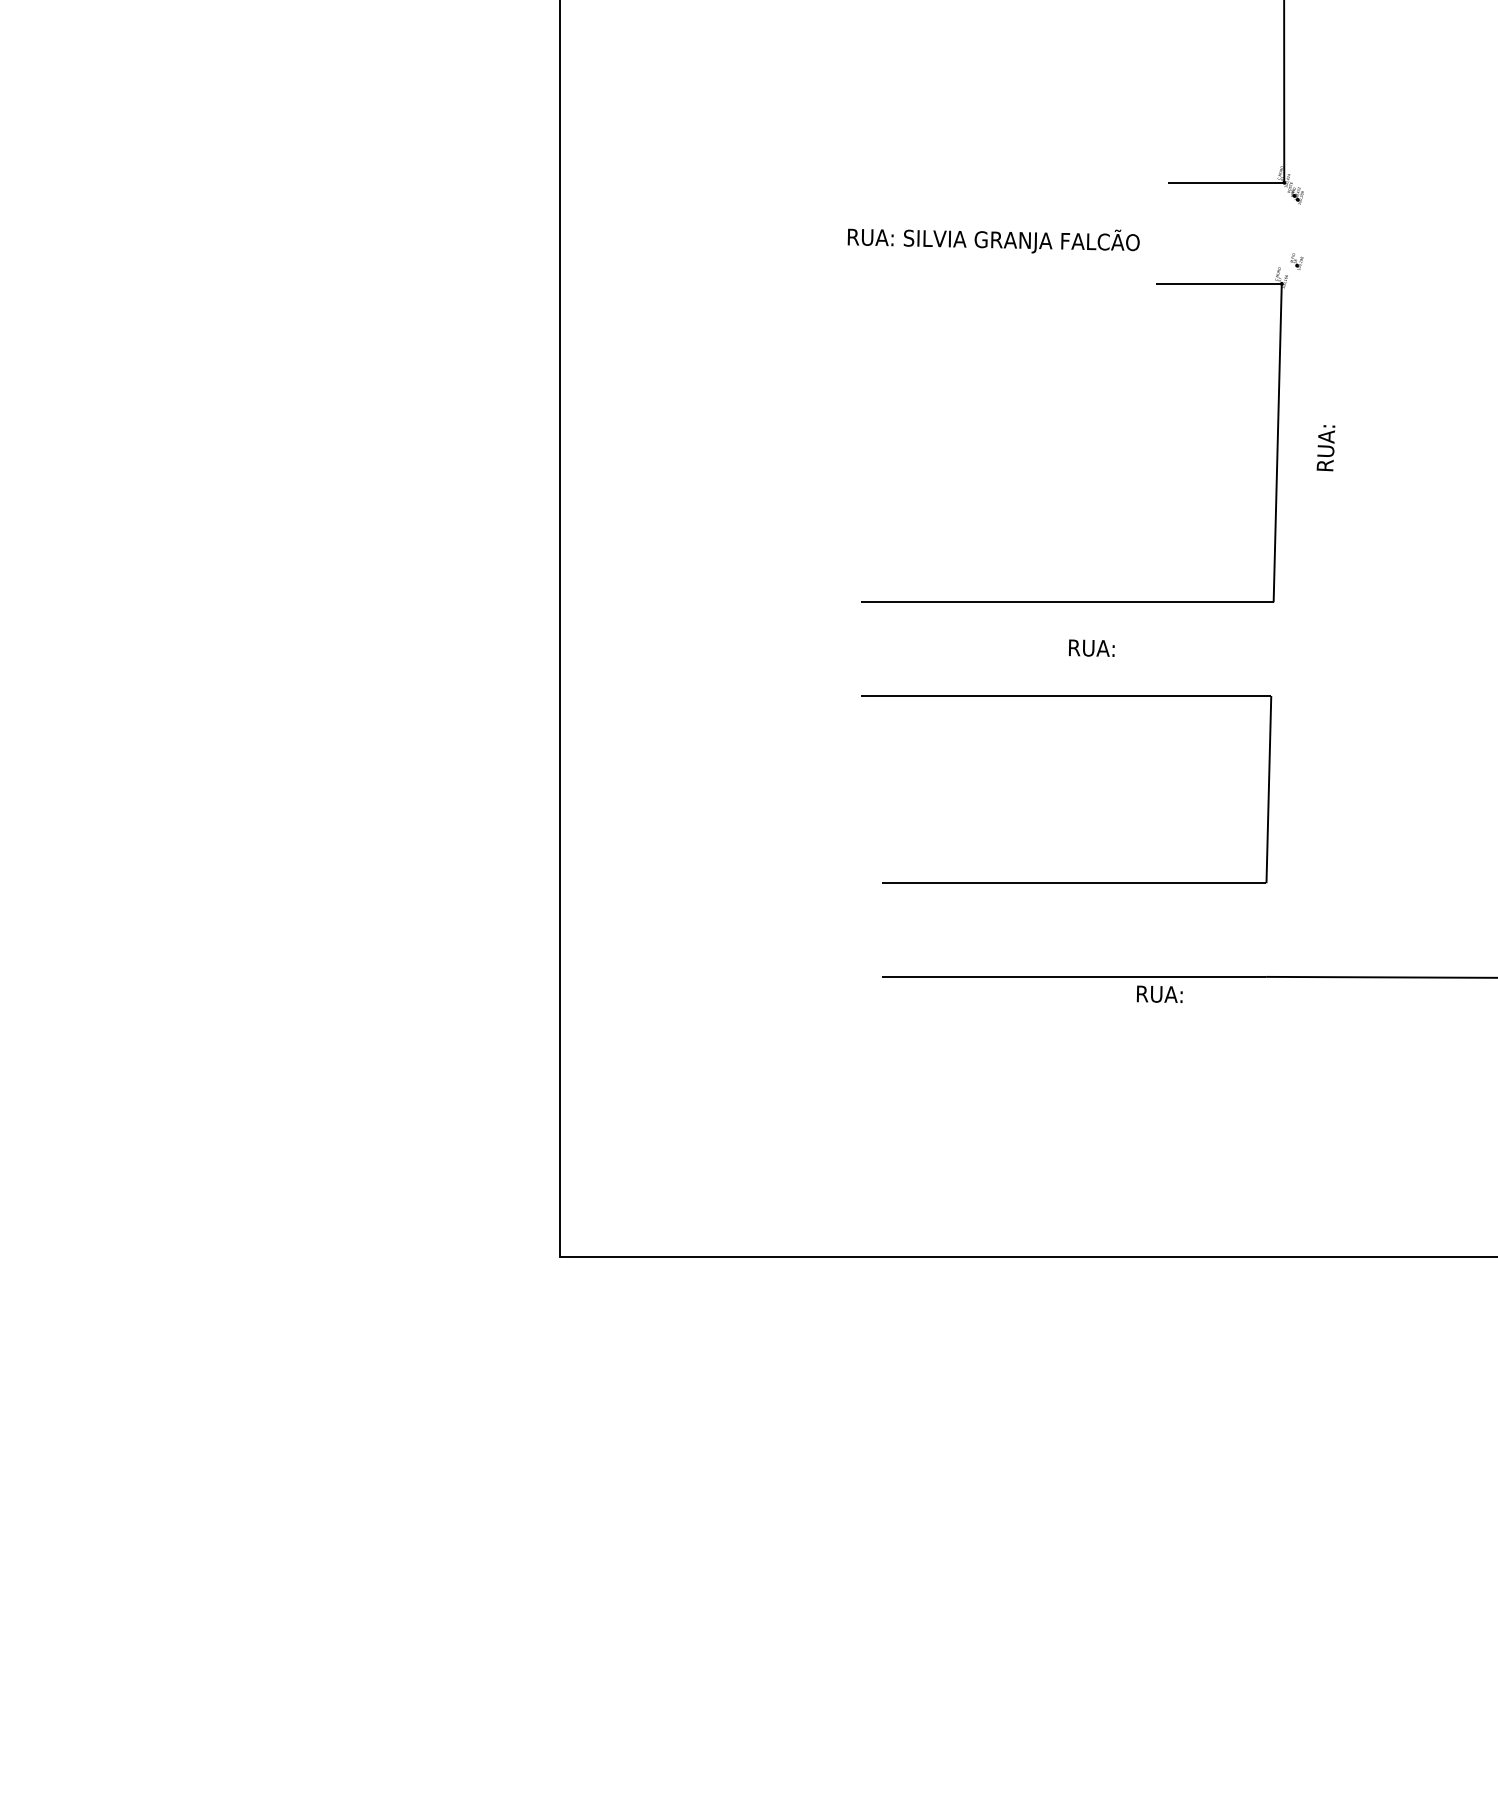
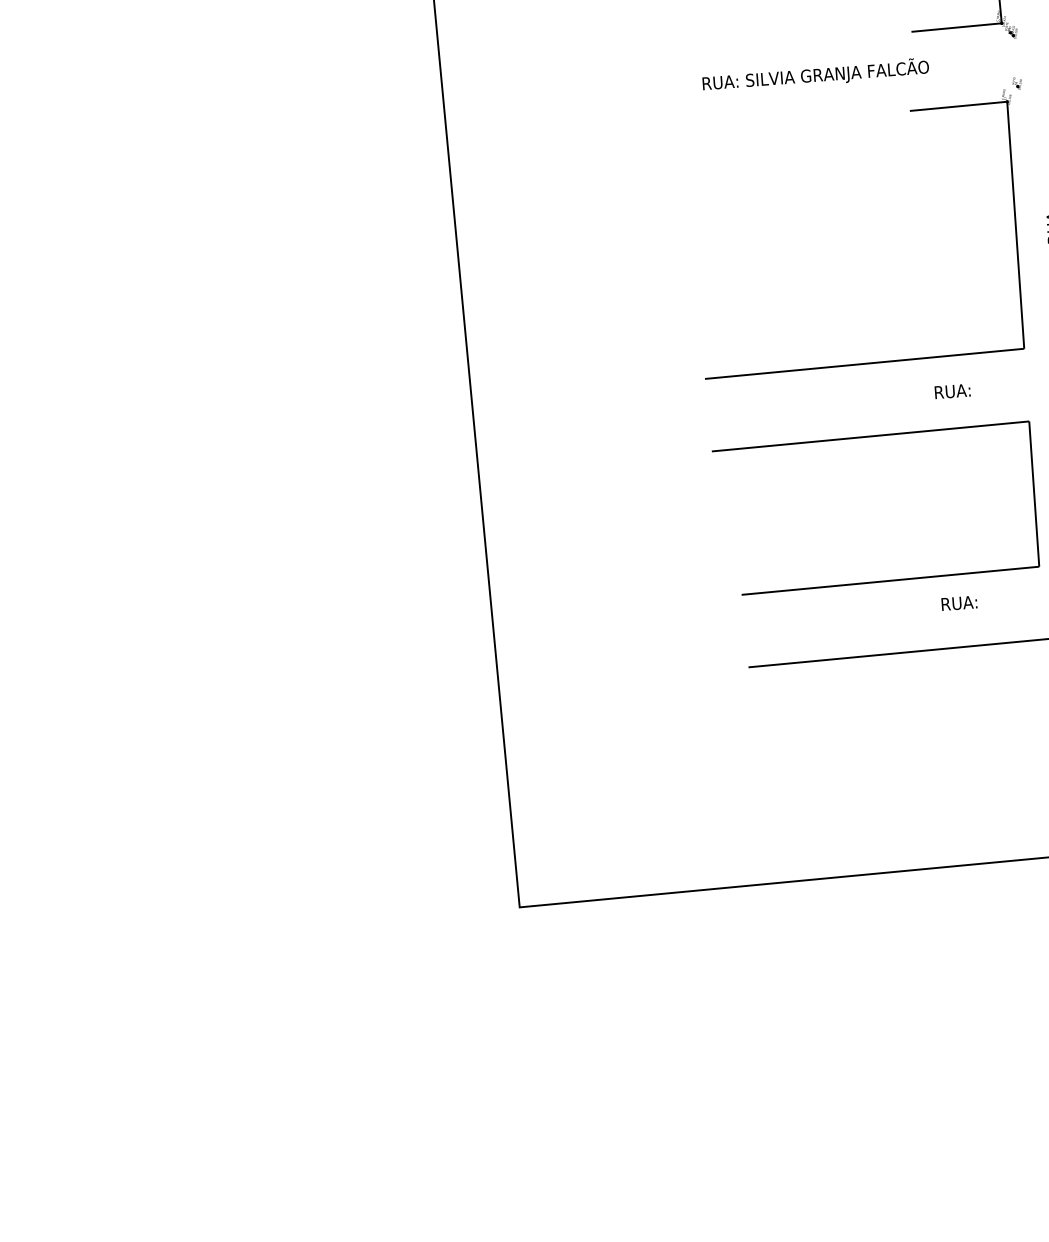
text: (993, 240) -> (815, 75), moved
text: (1091, 647) -> (952, 390), moved
text: (1159, 993) -> (959, 602), moved

